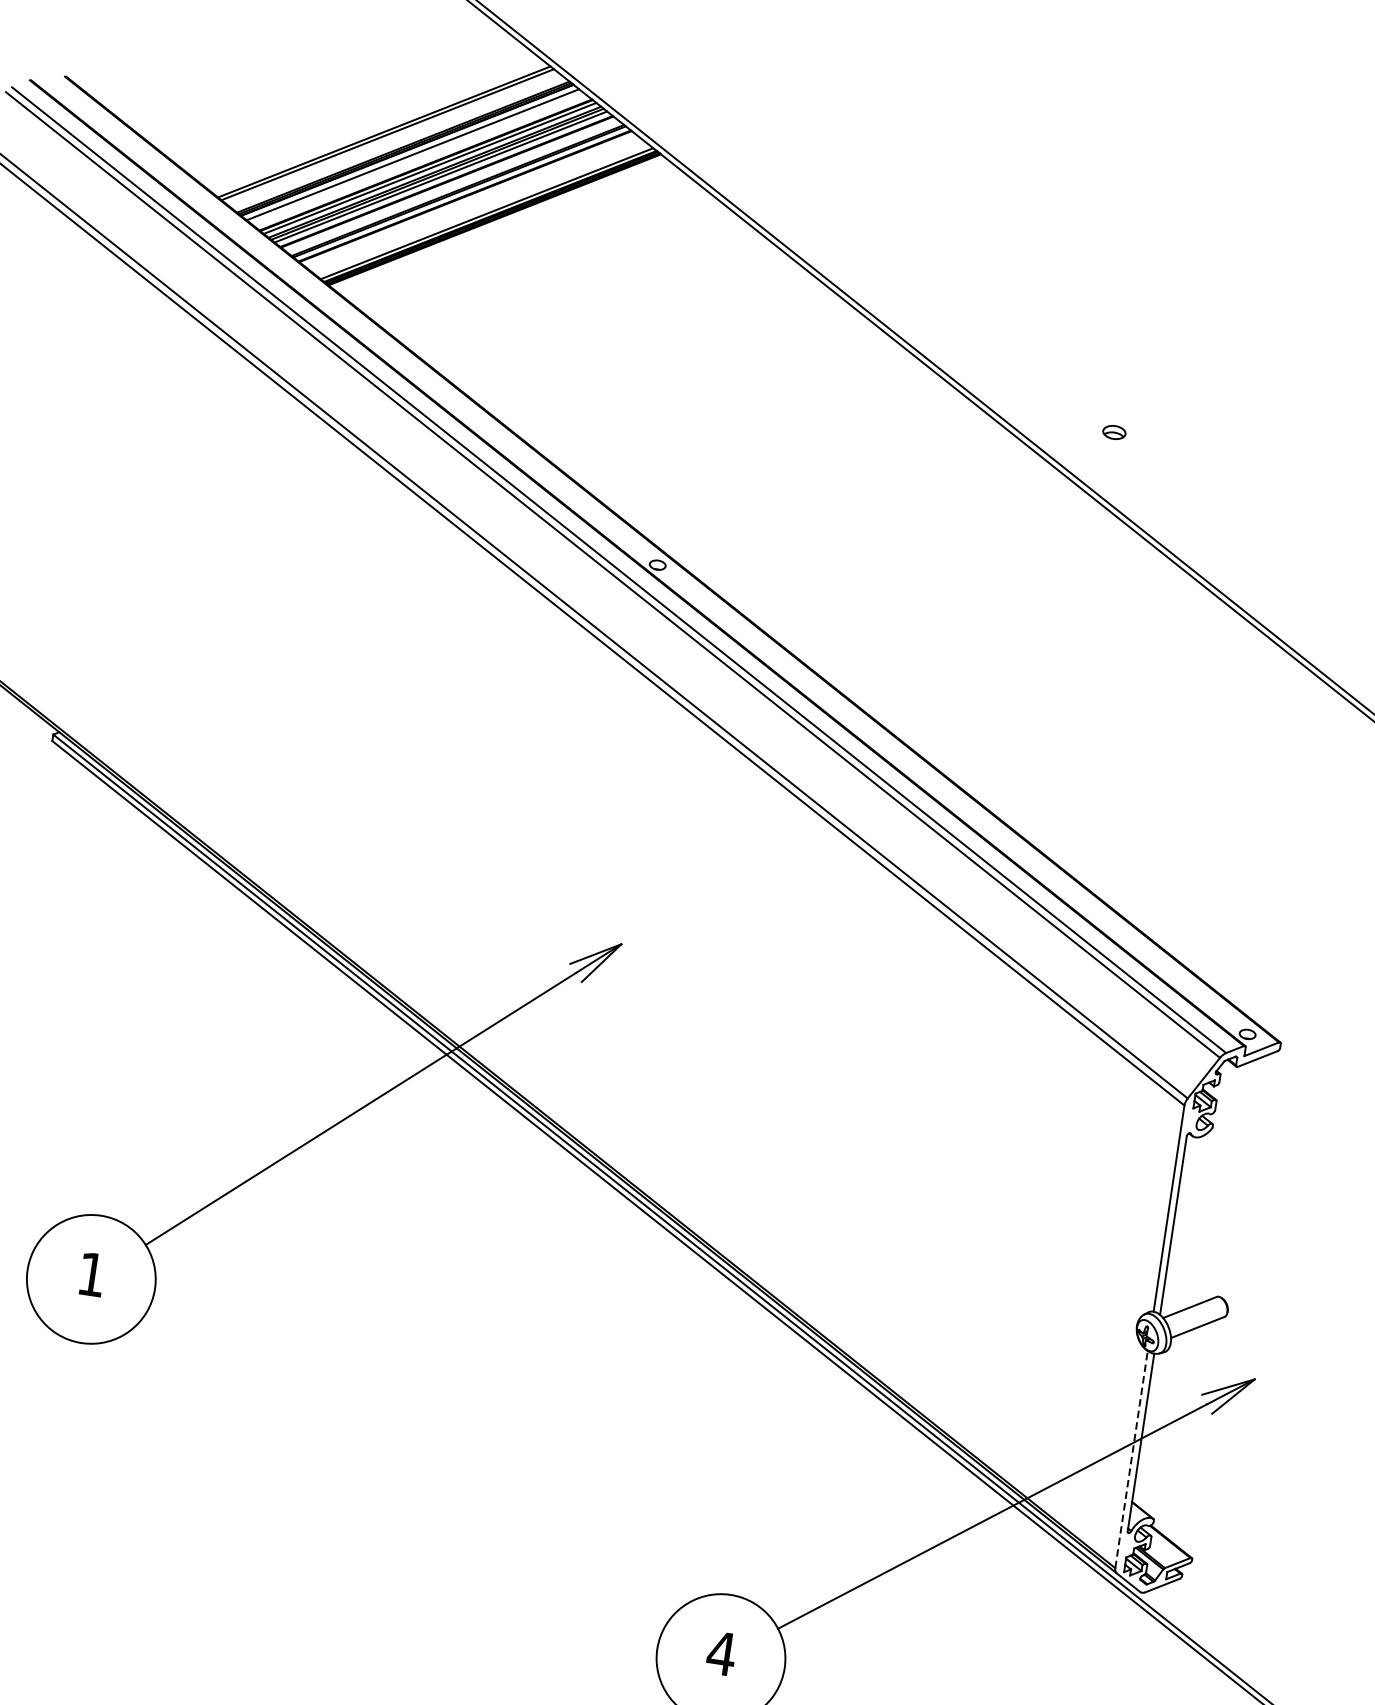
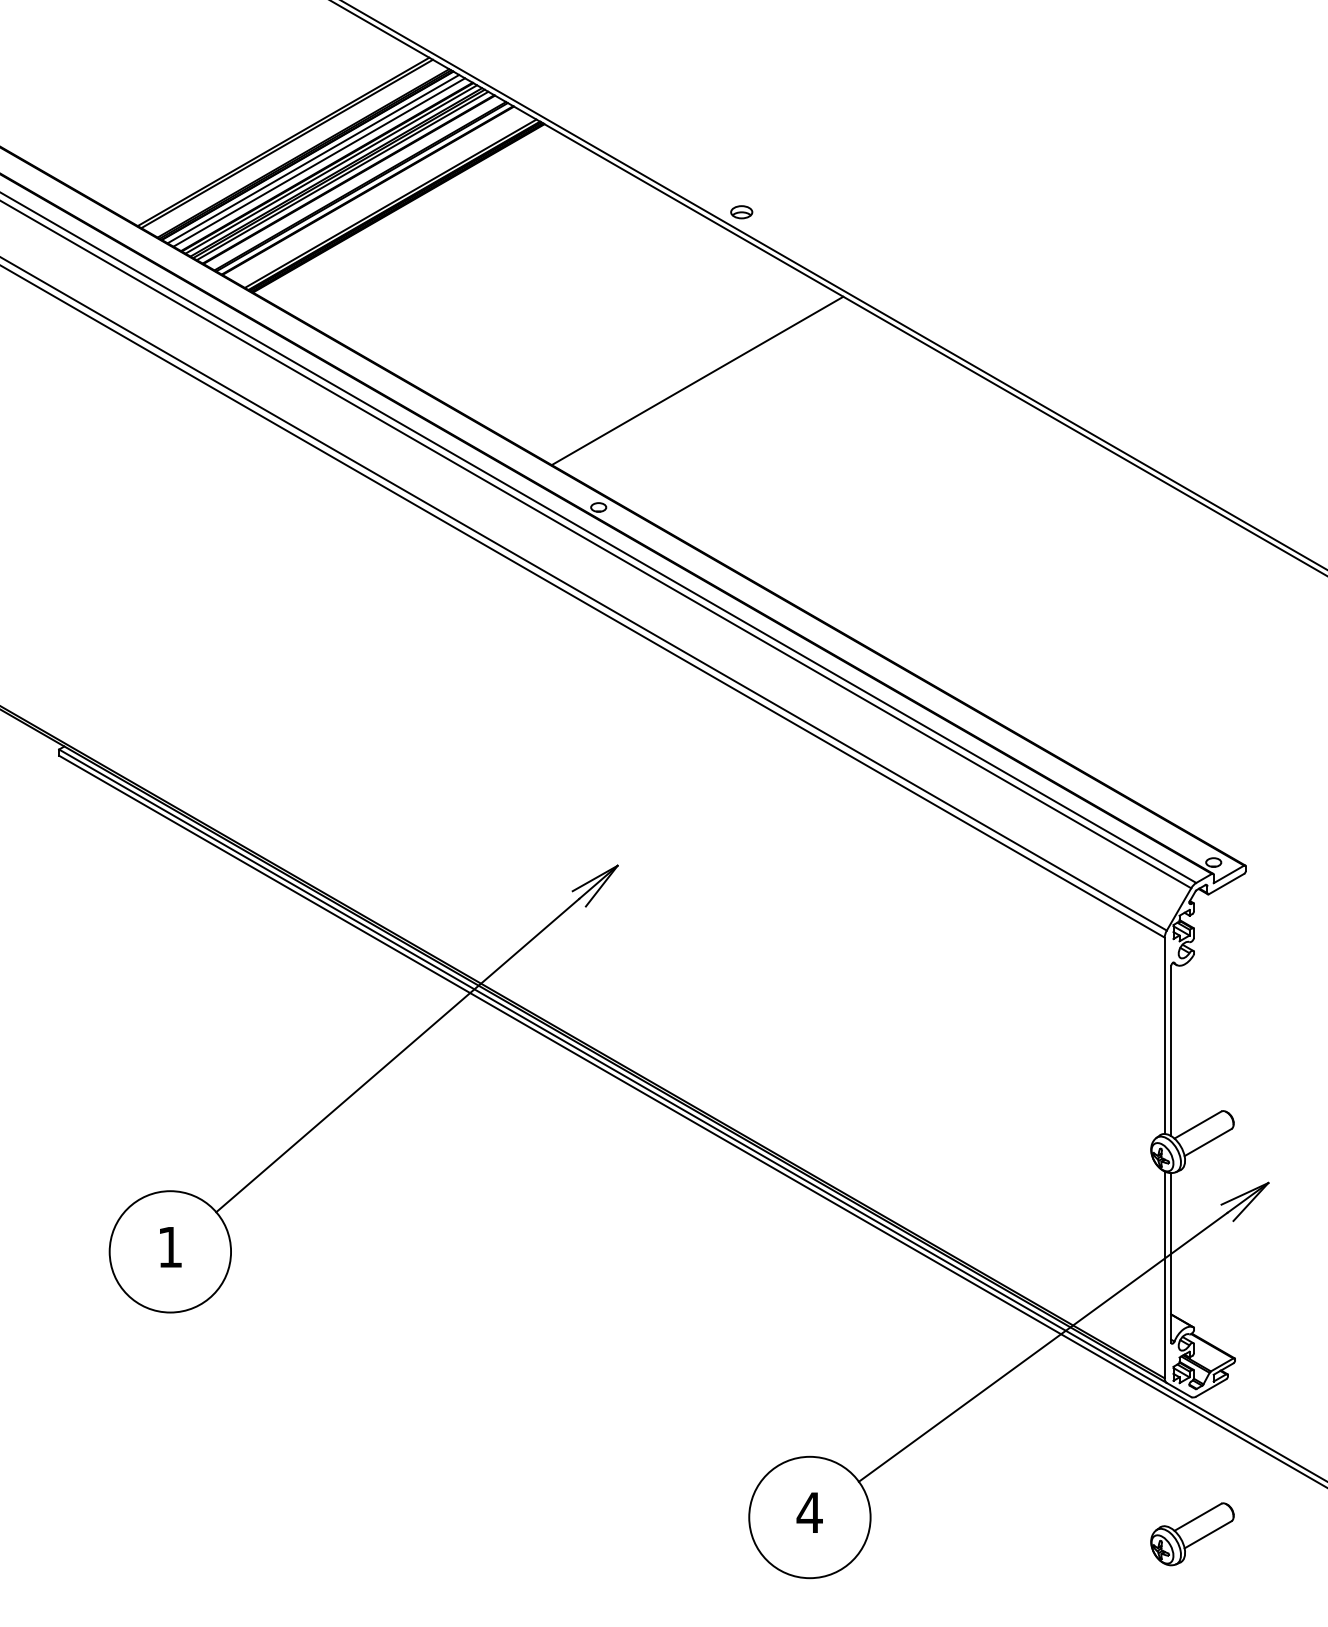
line: (418, 159) -> (319, 162), added
part: (1114, 432) -> (741, 212), moved
line: (781, 447) -> (697, 380), added
line: (1131, 1459) -> (1164, 1274), dashed -> solid

